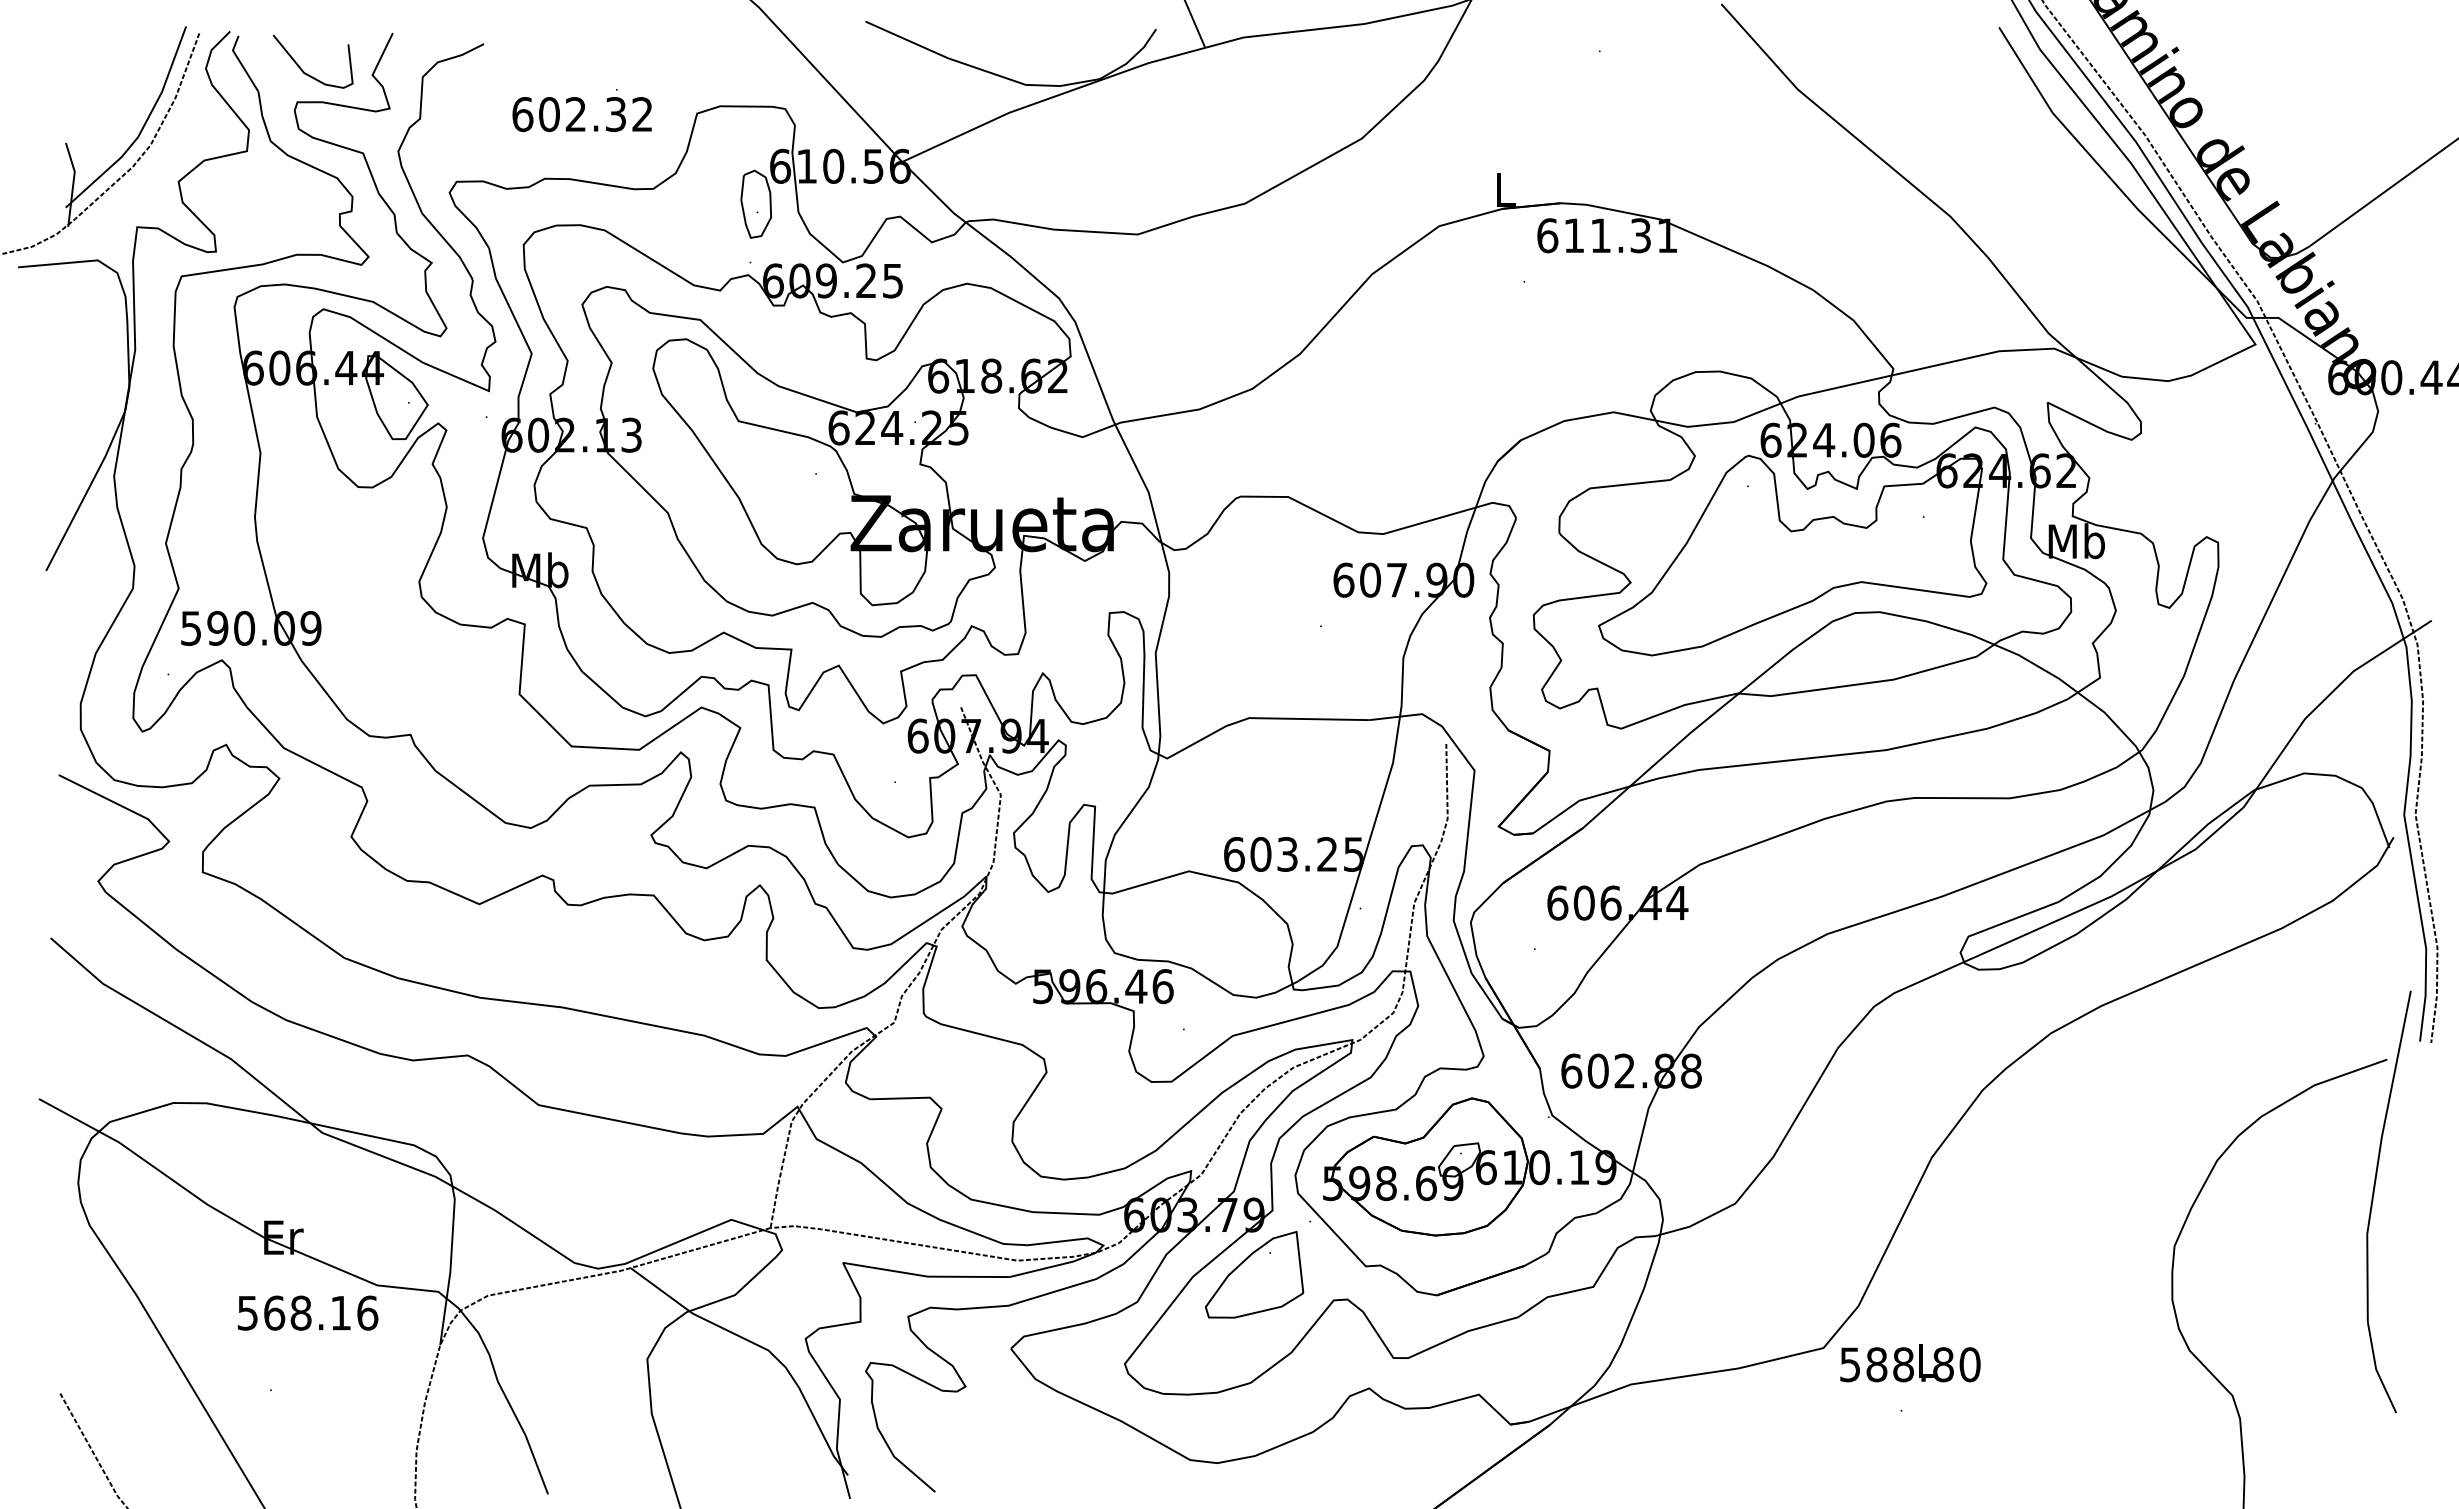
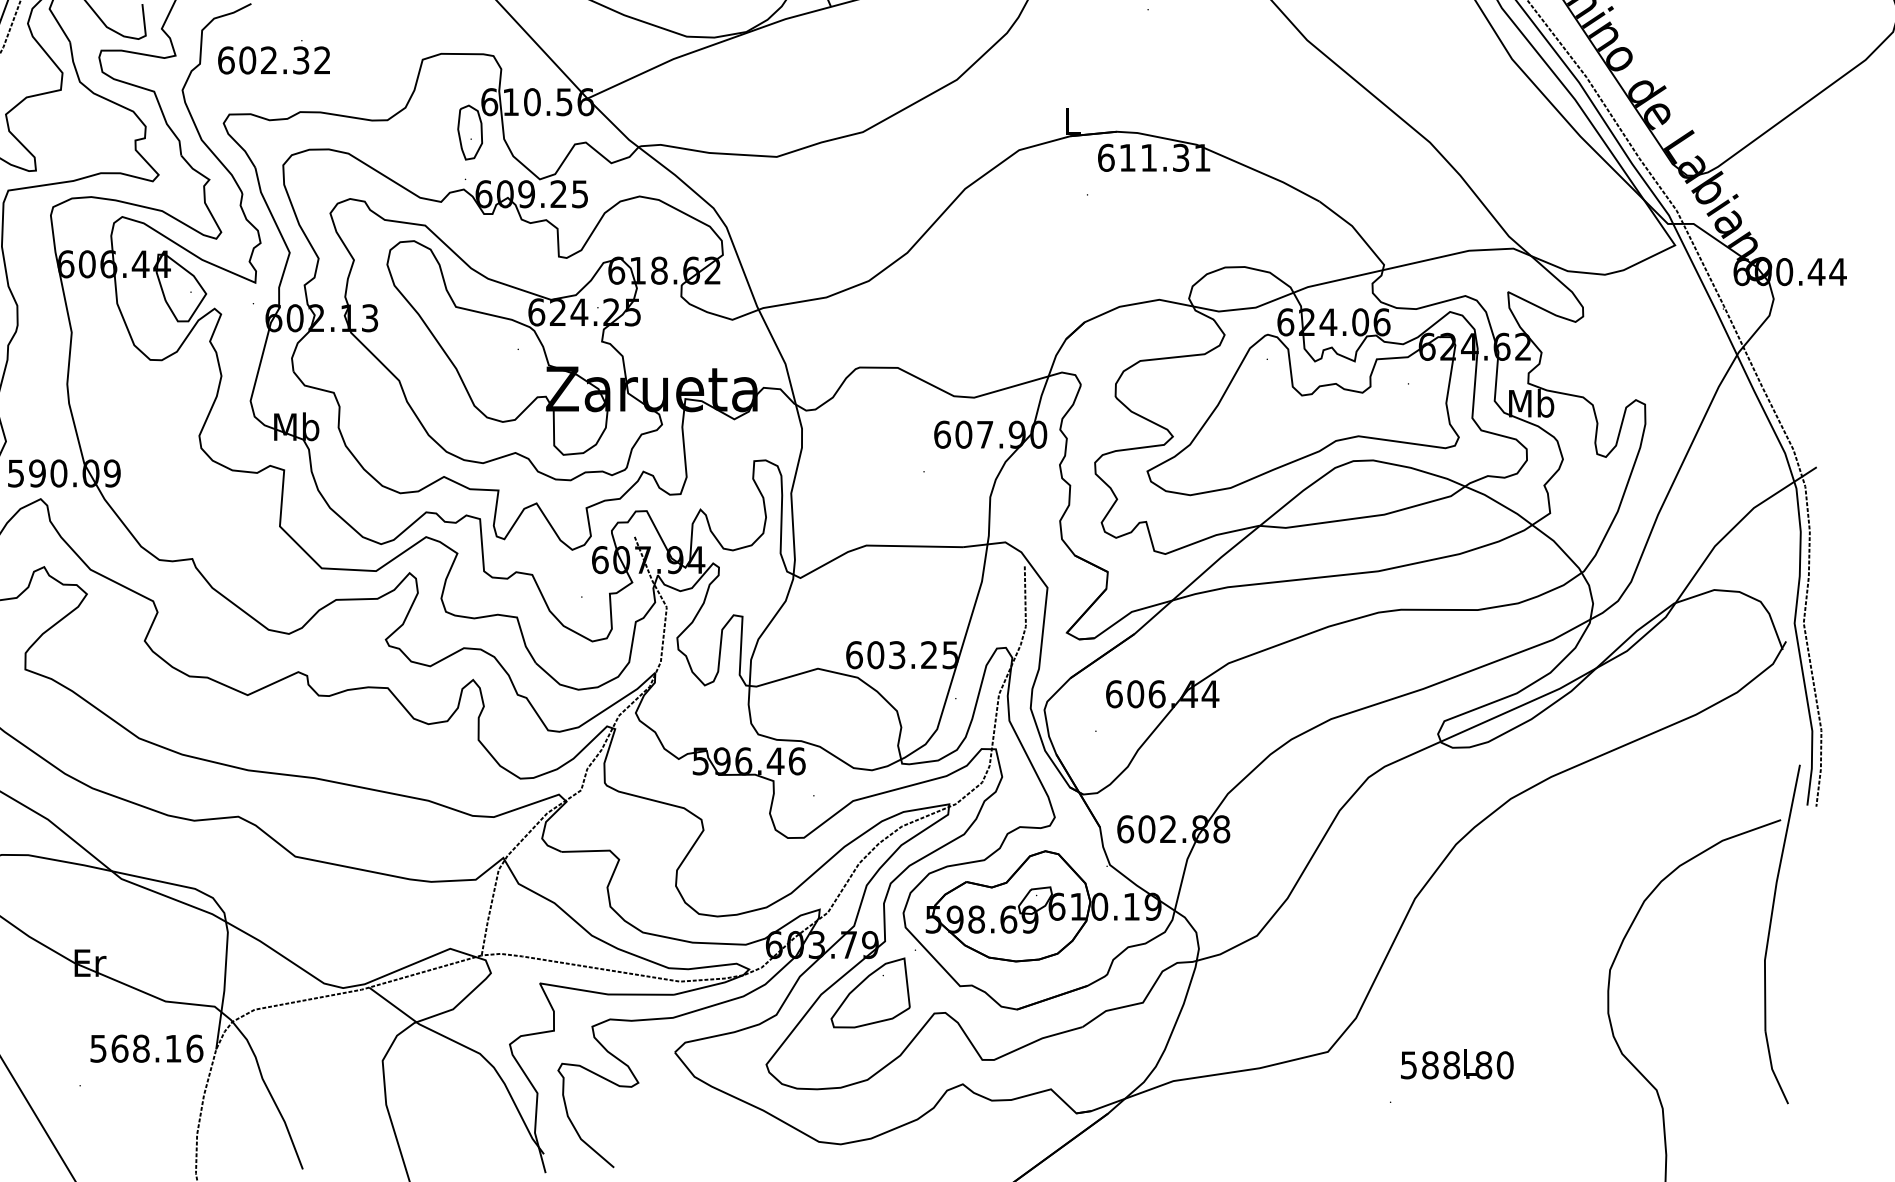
text: (581, 110) -> (273, 57), moved
text: (307, 1312) -> (146, 1048), moved
text: (1910, 1363) -> (1457, 1064), moved

